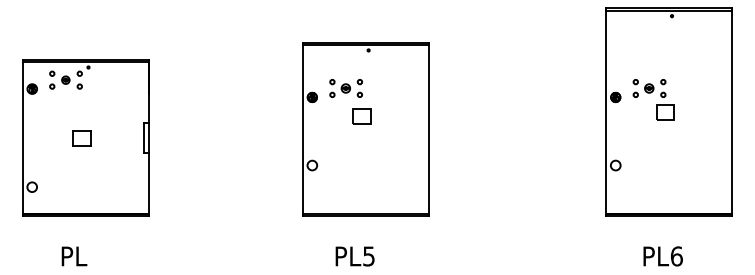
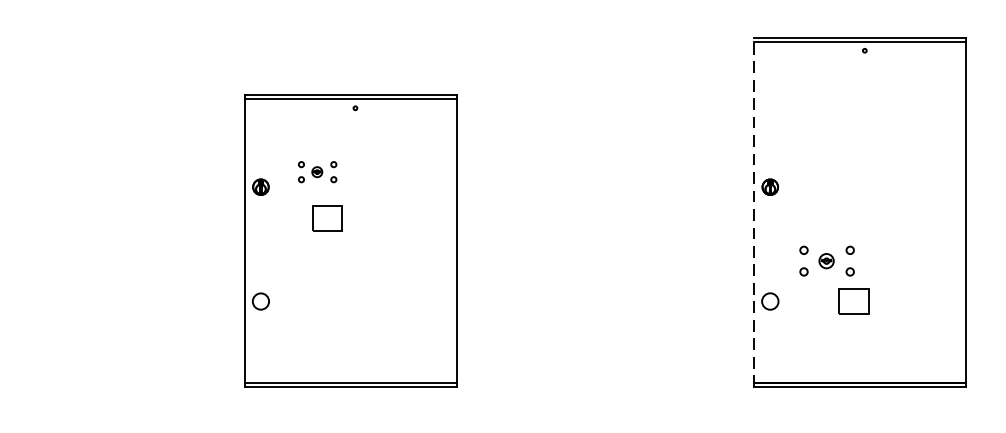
part: (345, 88) -> (316, 172), size x0.7
part: (653, 99) -> (833, 279), moved
line: (606, 111) -> (754, 210), solid -> dashed
part: (361, 116) -> (326, 219), moved

